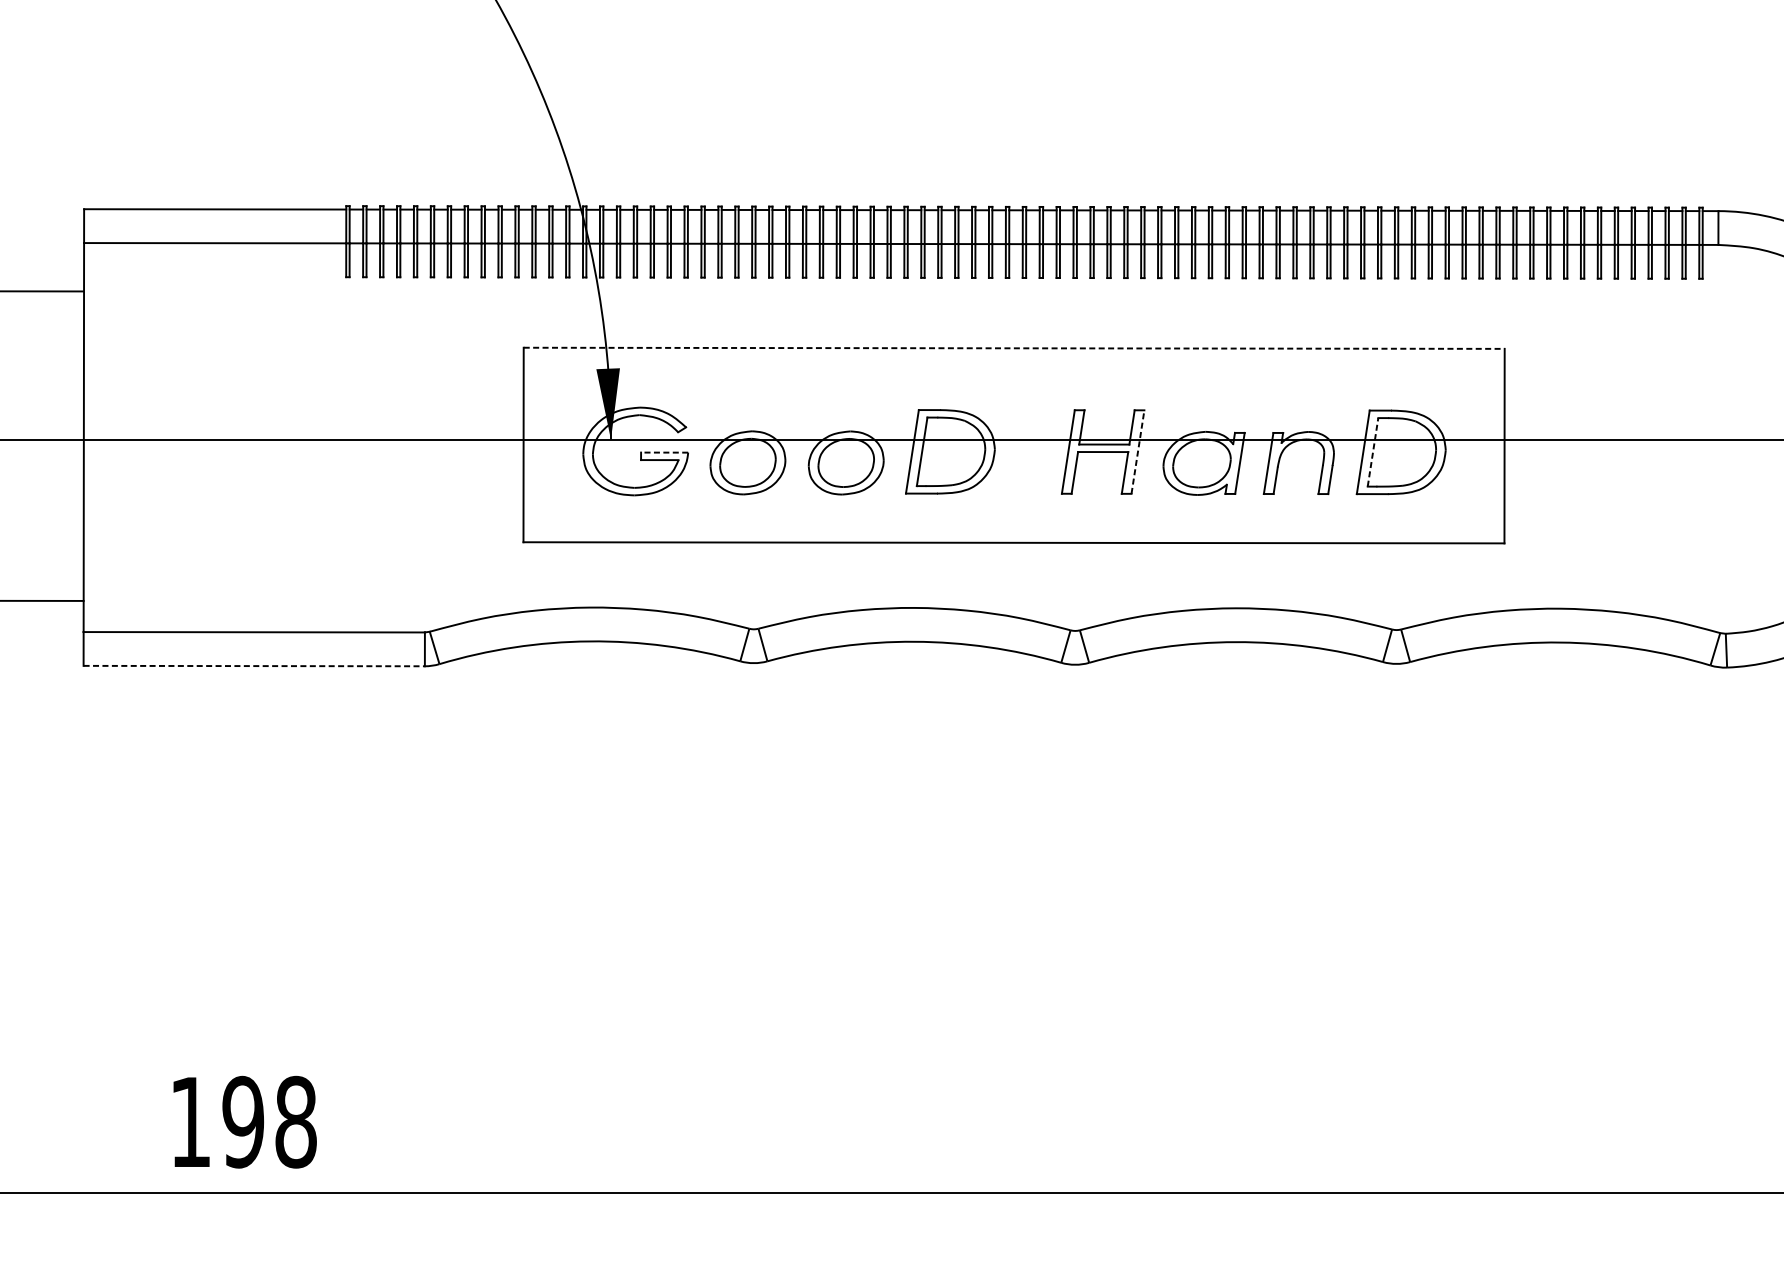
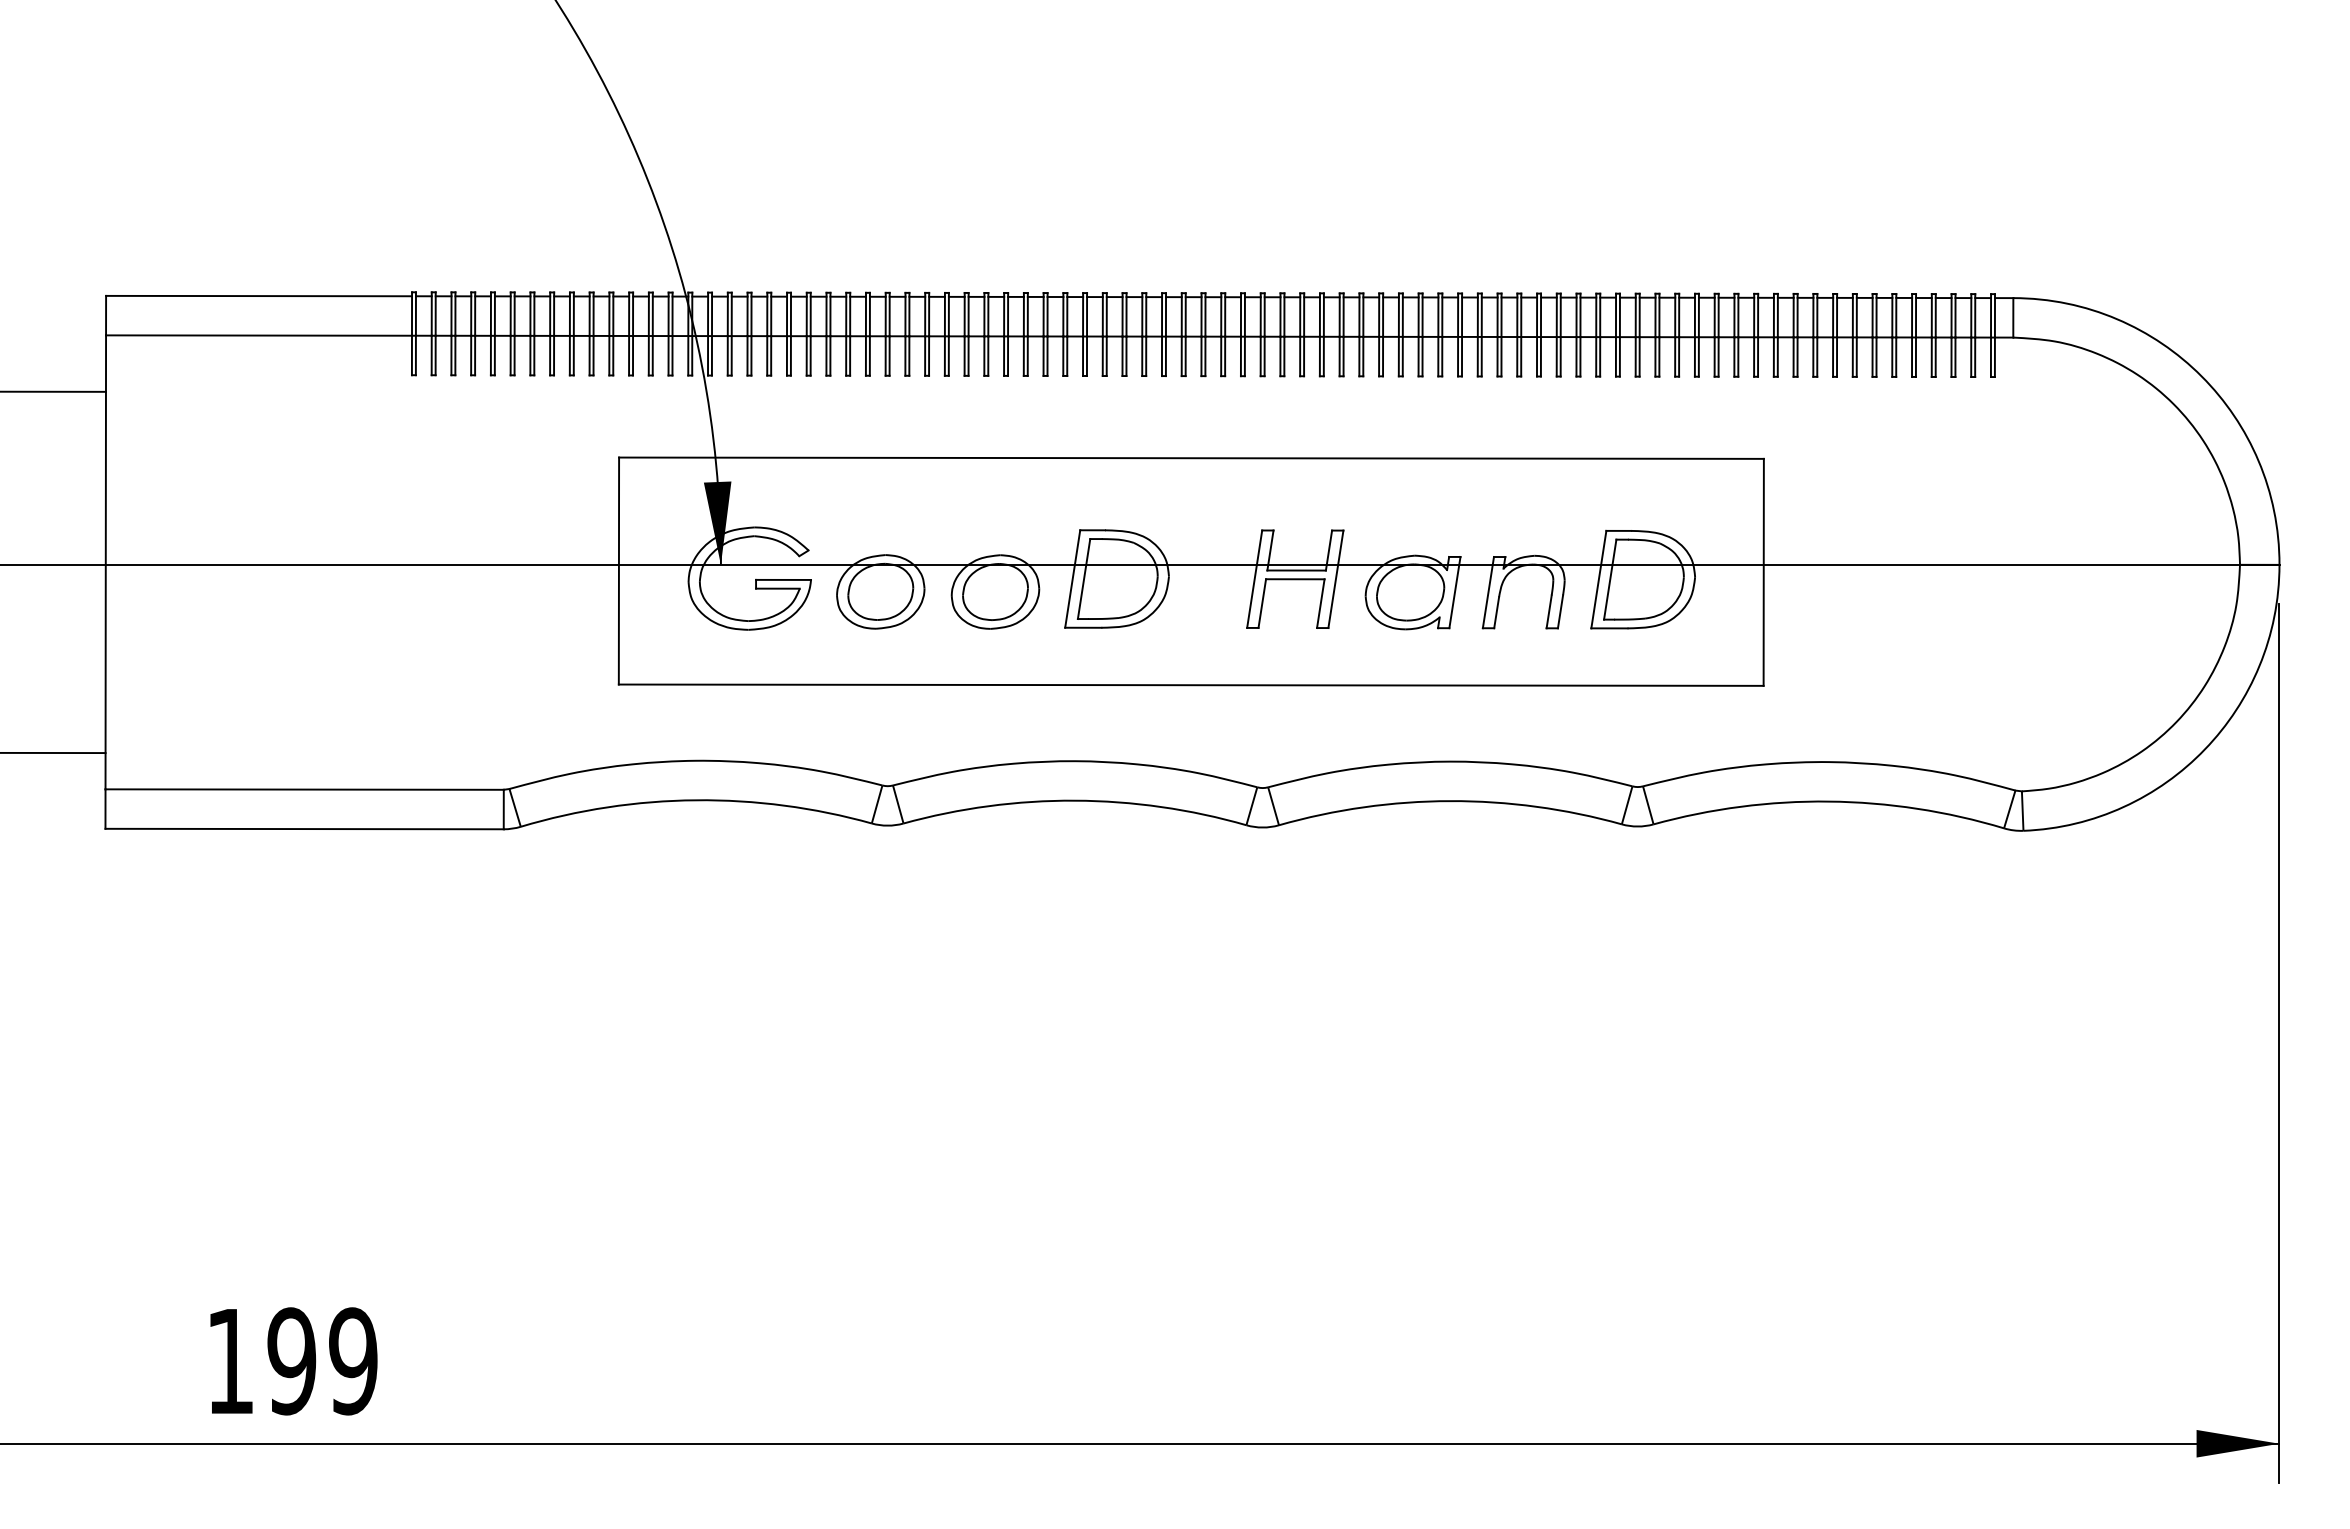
line: (1014, 348) -> (1191, 458), dashed -> solid
line: (1137, 451) -> (1335, 578), dashed -> solid
line: (664, 452) -> (783, 579), dashed -> solid
line: (1373, 452) -> (1610, 579), dashed -> solid
line: (254, 666) -> (305, 829), dashed -> solid
text: (296, 1122) -> (353, 1361), 198 -> 199

